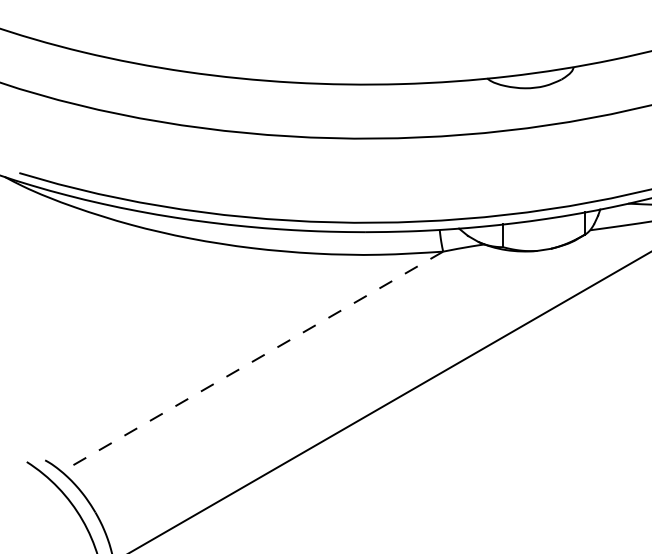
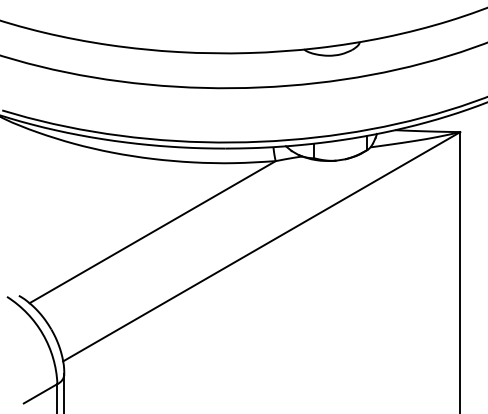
line: (252, 362) -> (152, 232), dashed -> solid

